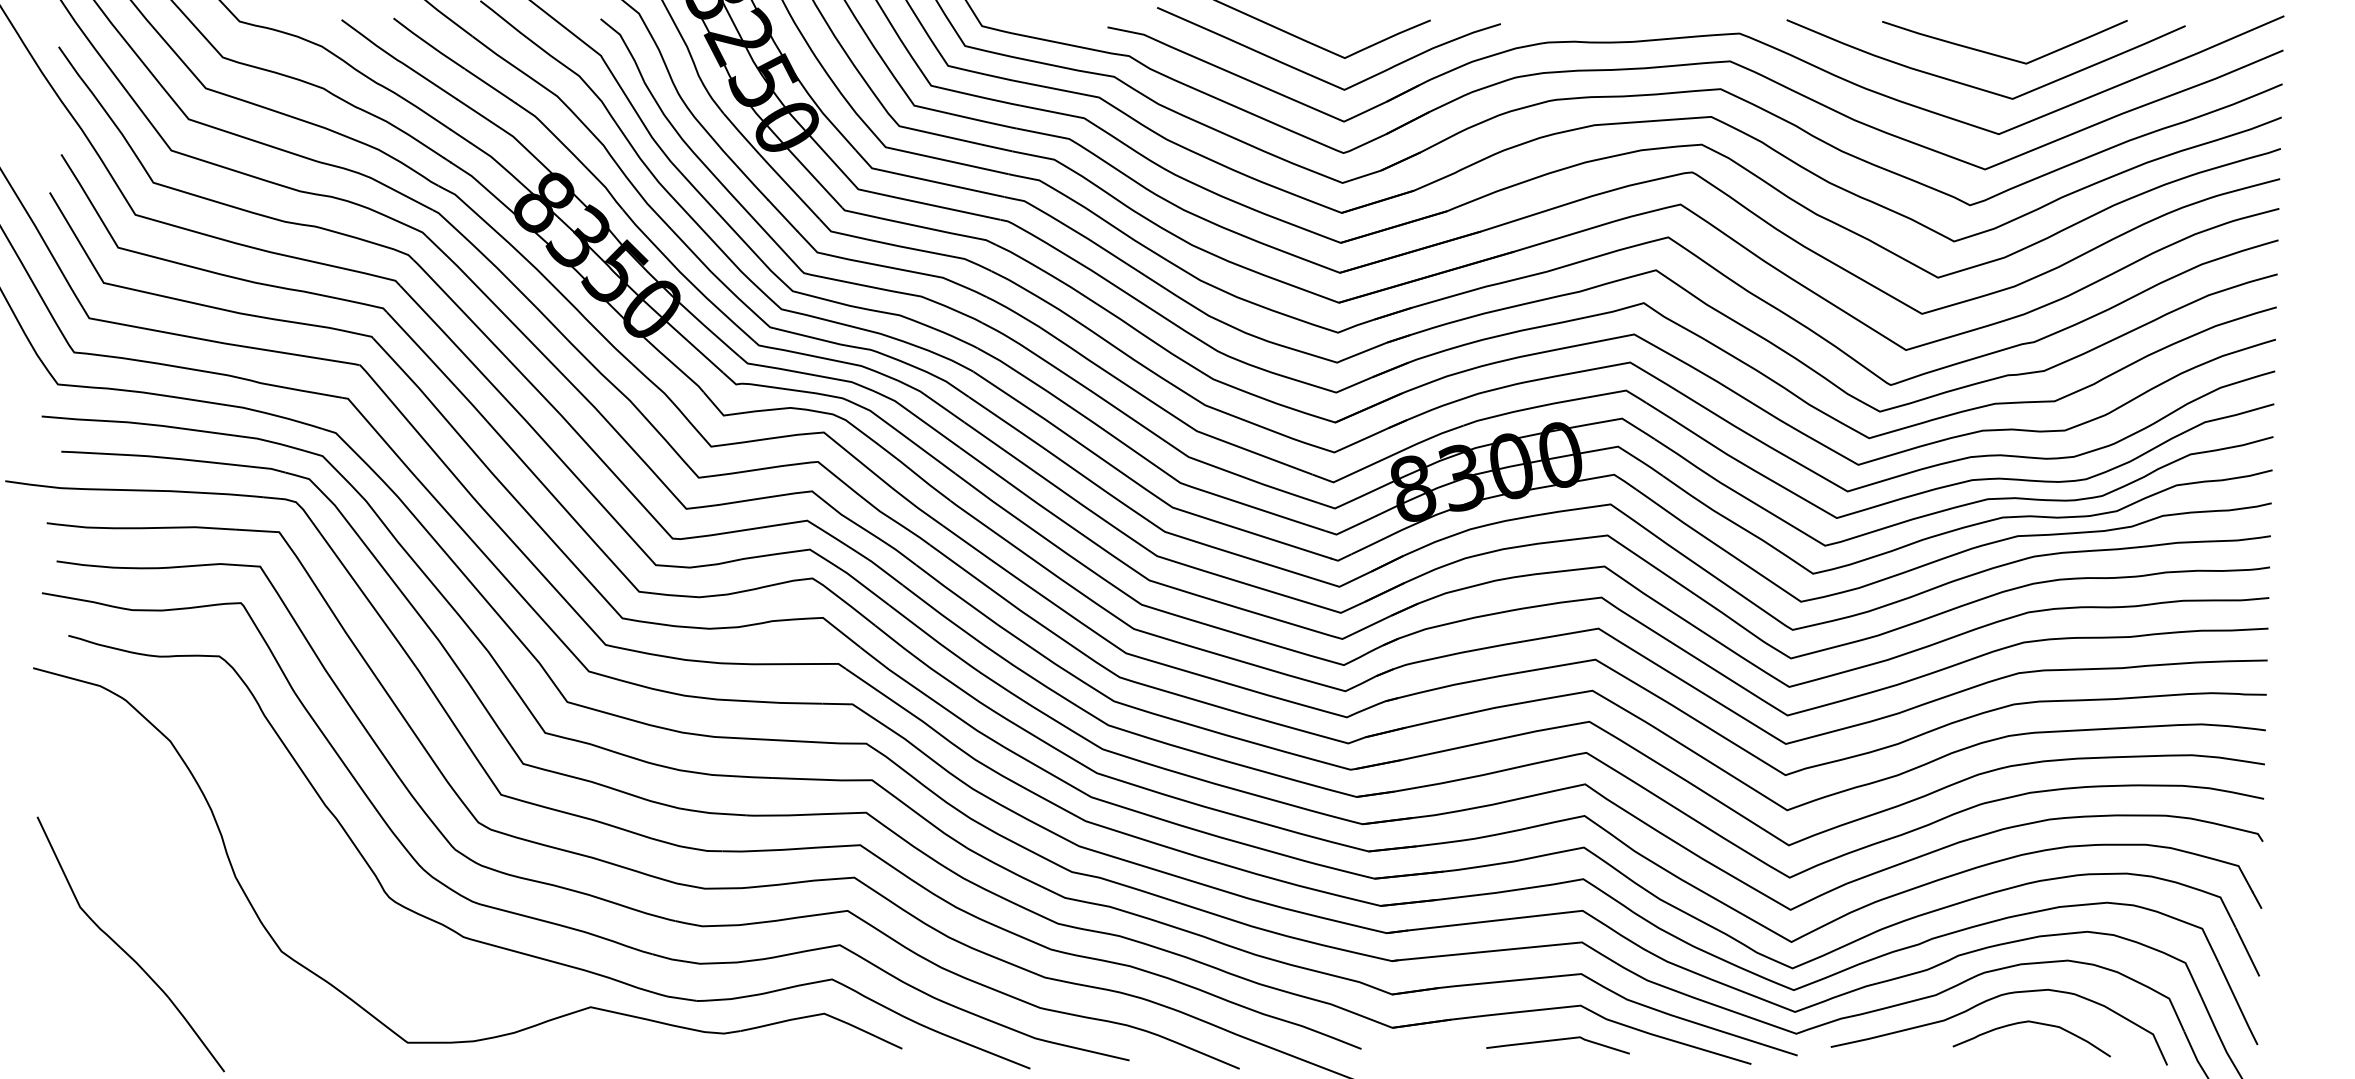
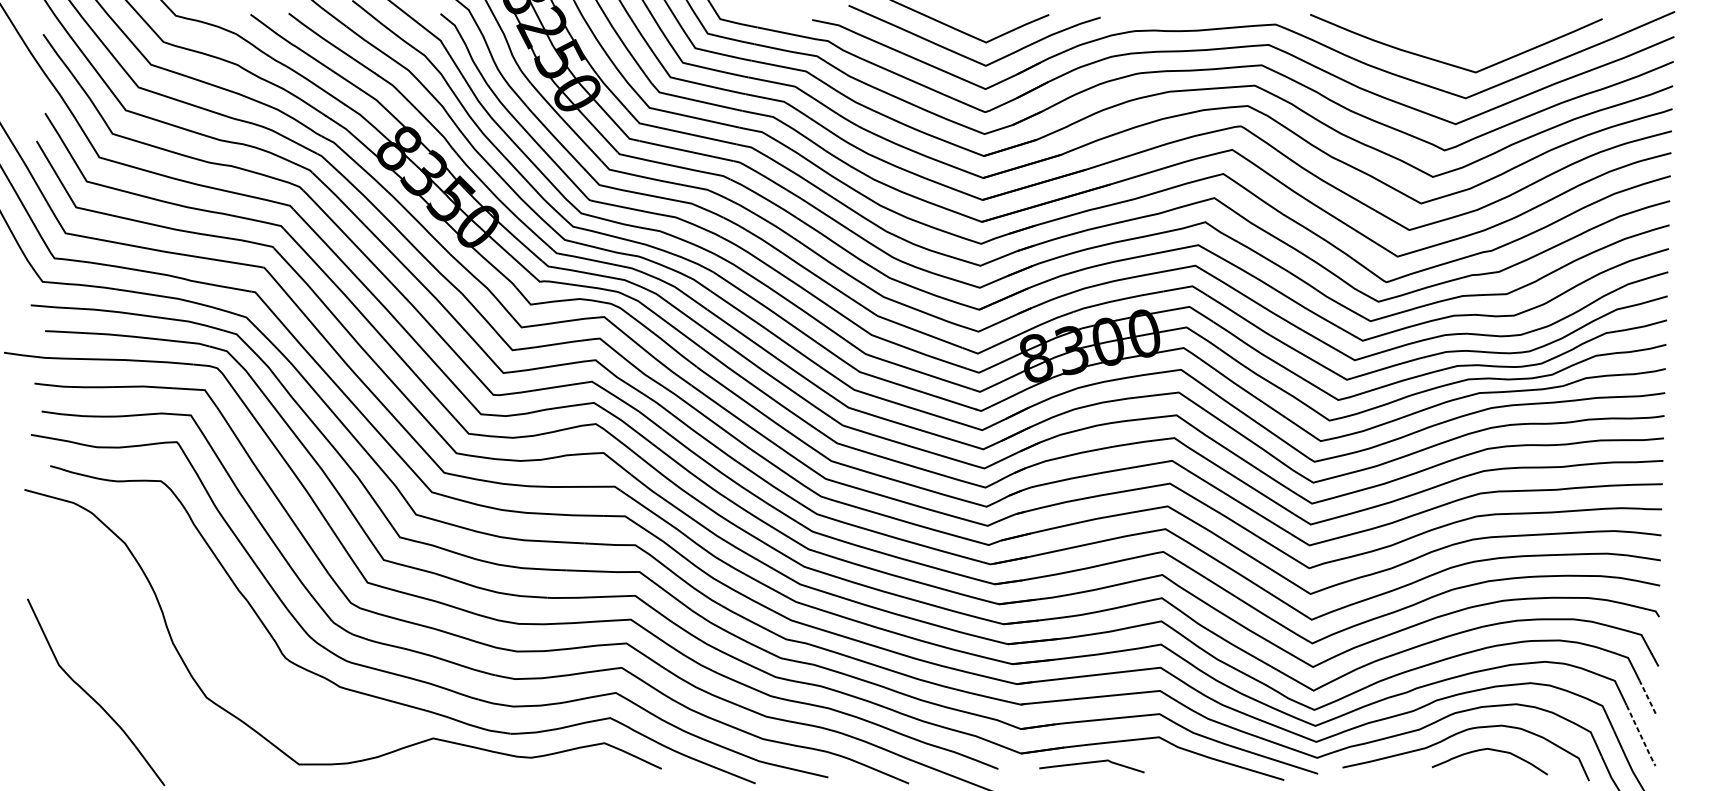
curve: (2001, 55) -> (1467, 40), removed
line: (2247, 951) -> (1648, 697), solid -> dashed
line: (2238, 1005) -> (1641, 737), solid -> dashed
curve: (1557, 1040) -> (1091, 762), moved

